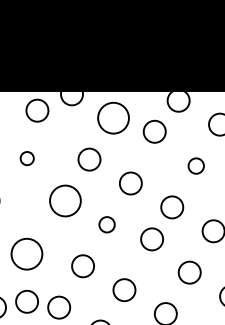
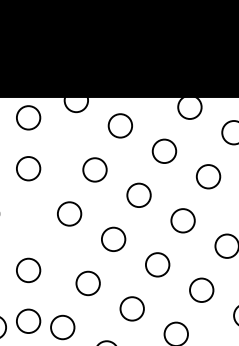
circle: (37, 110) -> (28, 117), moved
circle: (112, 117) -> (119, 125), size x0.71
circle: (154, 131) -> (164, 150), moved
circle: (27, 158) -> (28, 168), size x1.67
circle: (196, 165) -> (208, 176), size x1.43
circle: (65, 200) -> (69, 213), size x0.71
circle: (106, 224) -> (113, 238), size x1.43
circle: (151, 239) -> (157, 264), moved
circle: (27, 253) -> (28, 269), size x0.71

